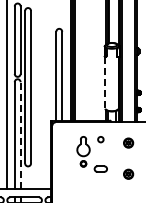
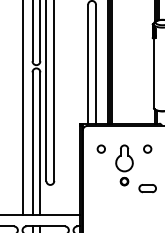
line: (105, 82) -> (153, 72), dashed -> solid
line: (20, 134) -> (40, 142), dashed -> solid
circle: (65, 139) -> (100, 148), added

